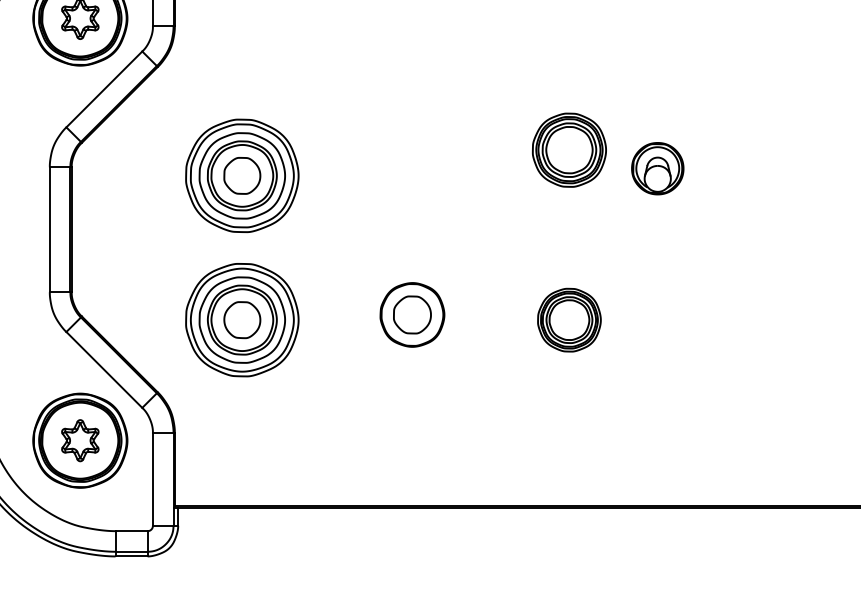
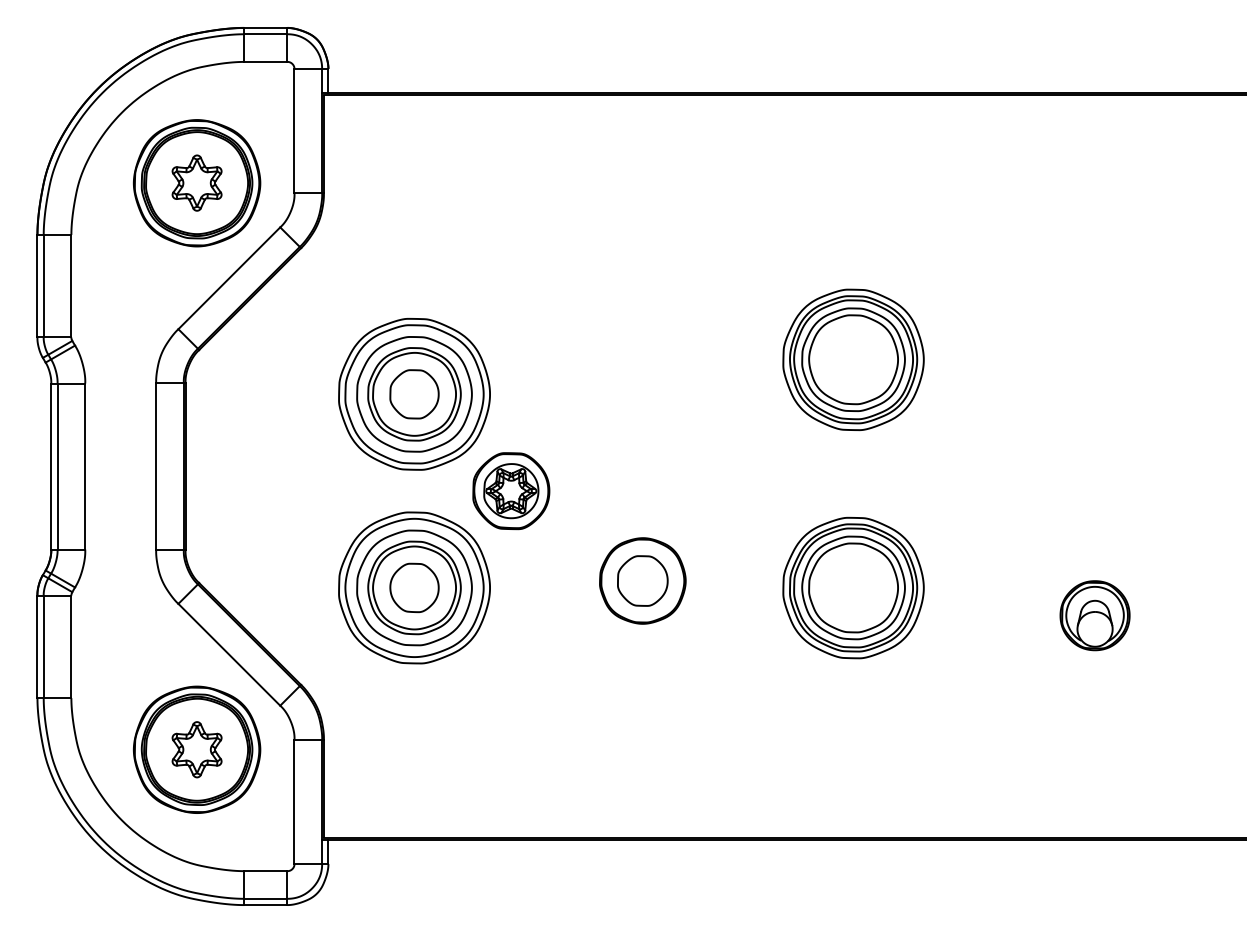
part: (569, 149) -> (853, 359), size x1.43
part: (657, 168) -> (1094, 615), moved
part: (314, 248) -> (511, 491), added
part: (569, 319) -> (853, 587), size x1.67

